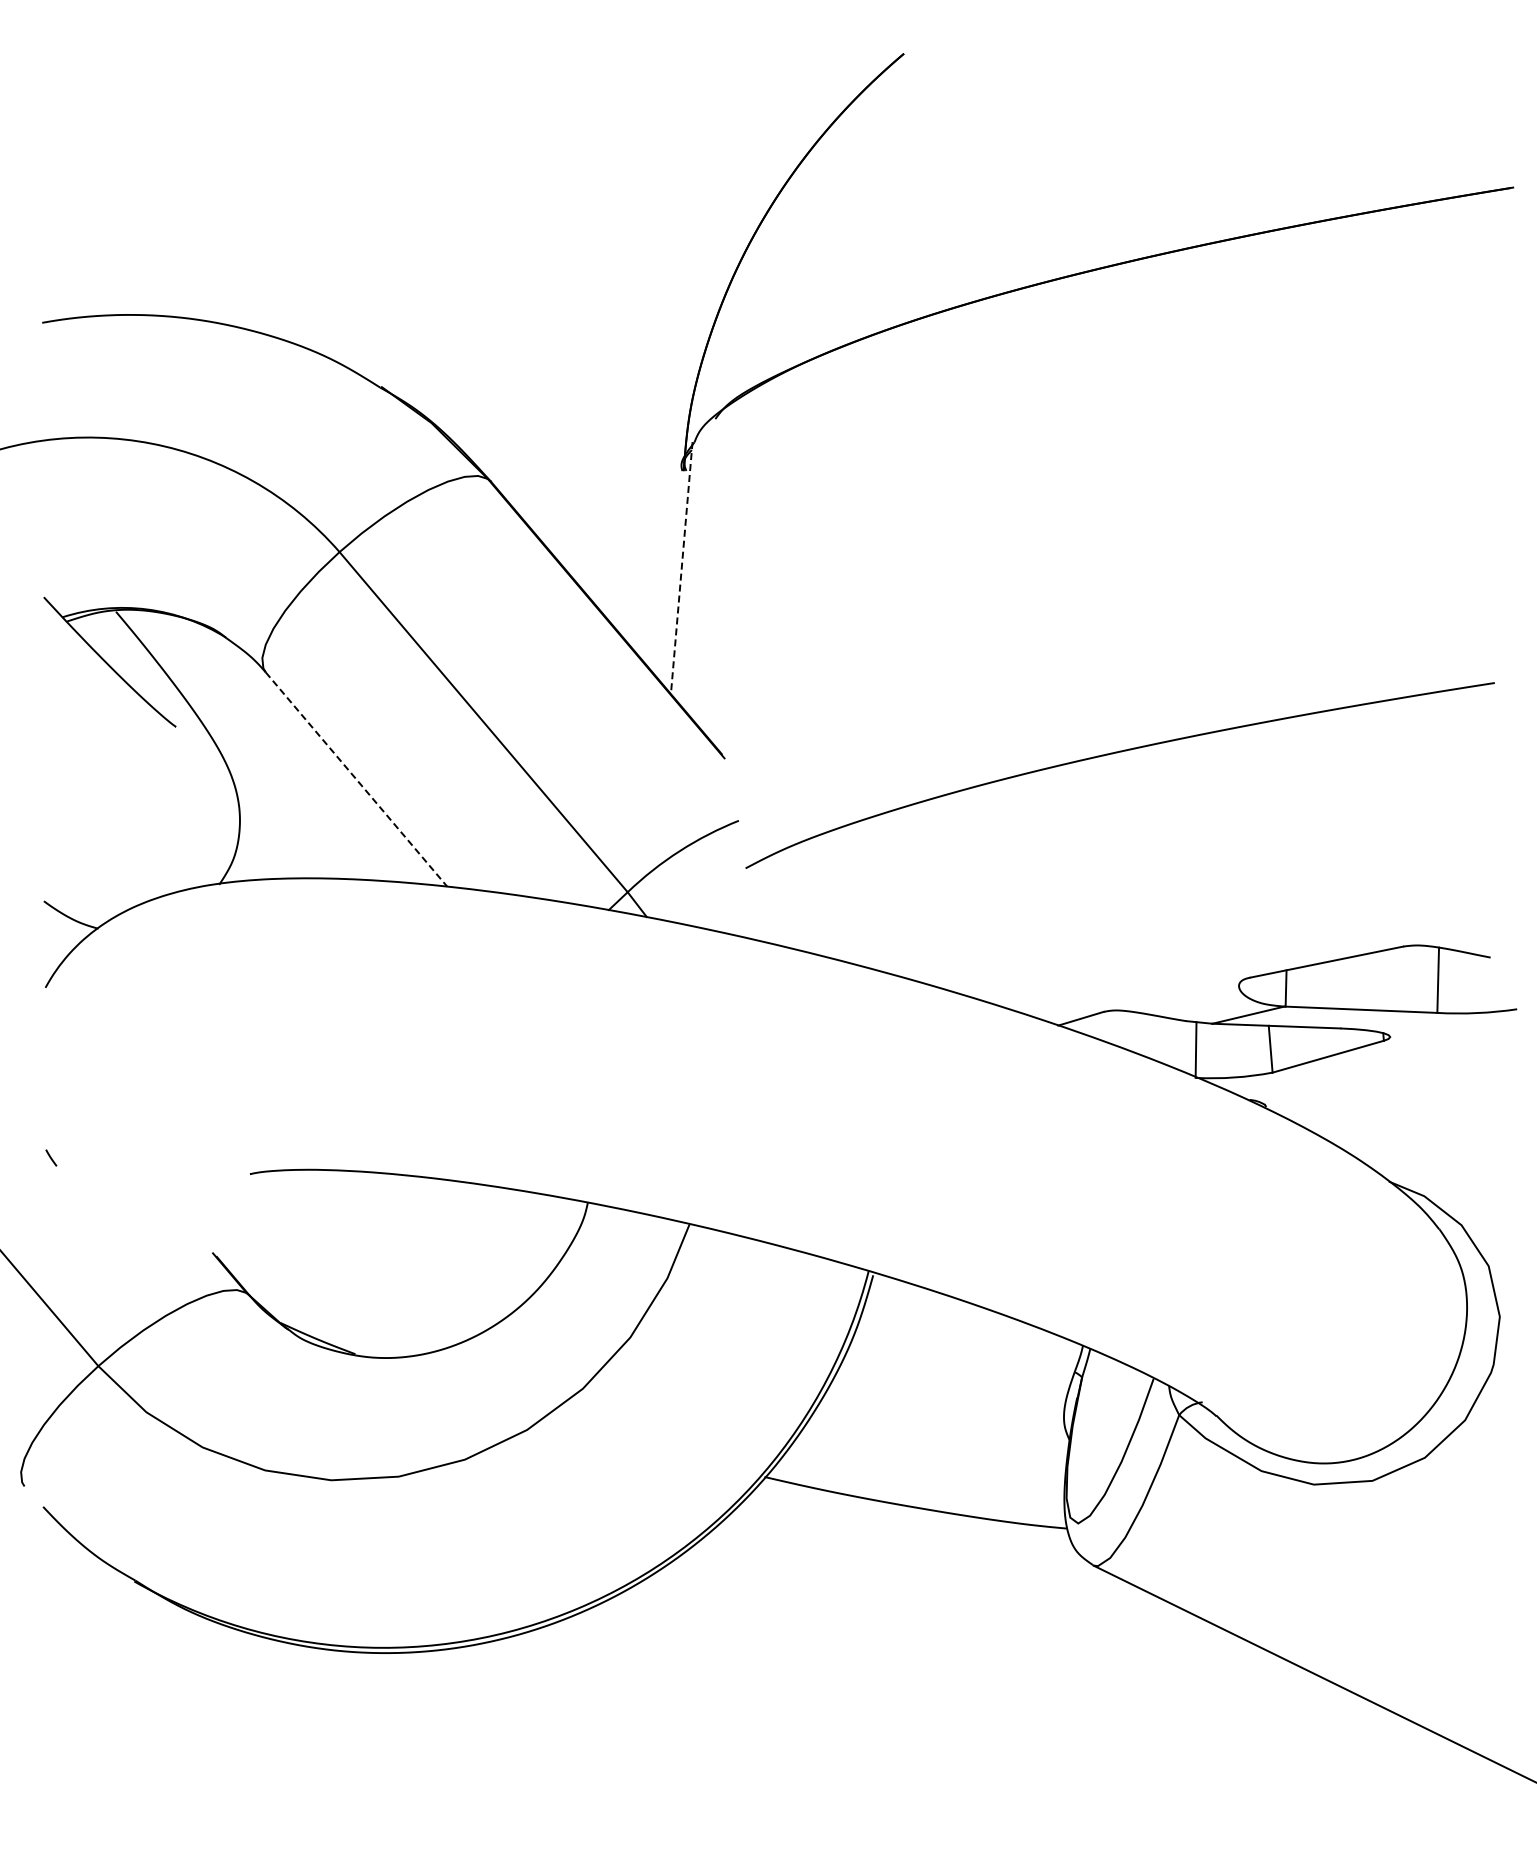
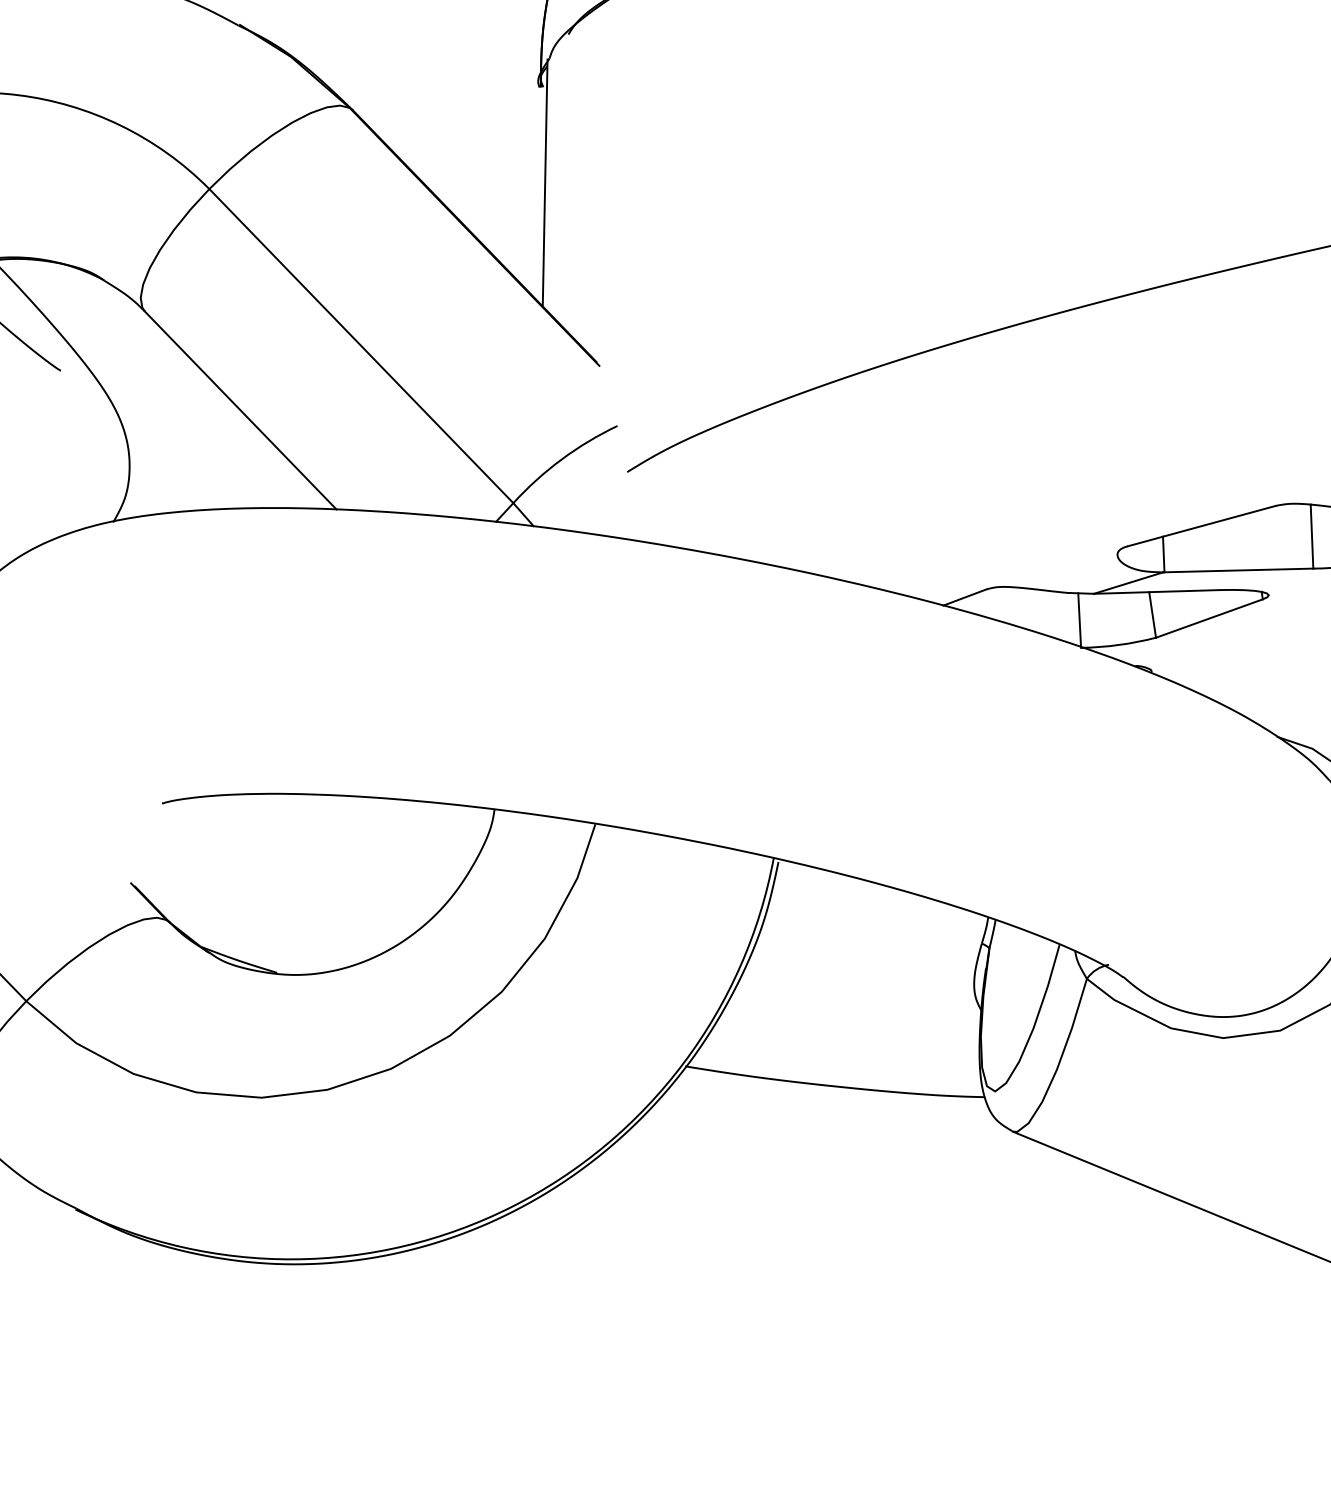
line: (681, 569) -> (545, 183), dashed -> solid
line: (356, 779) -> (240, 410), dashed -> solid

